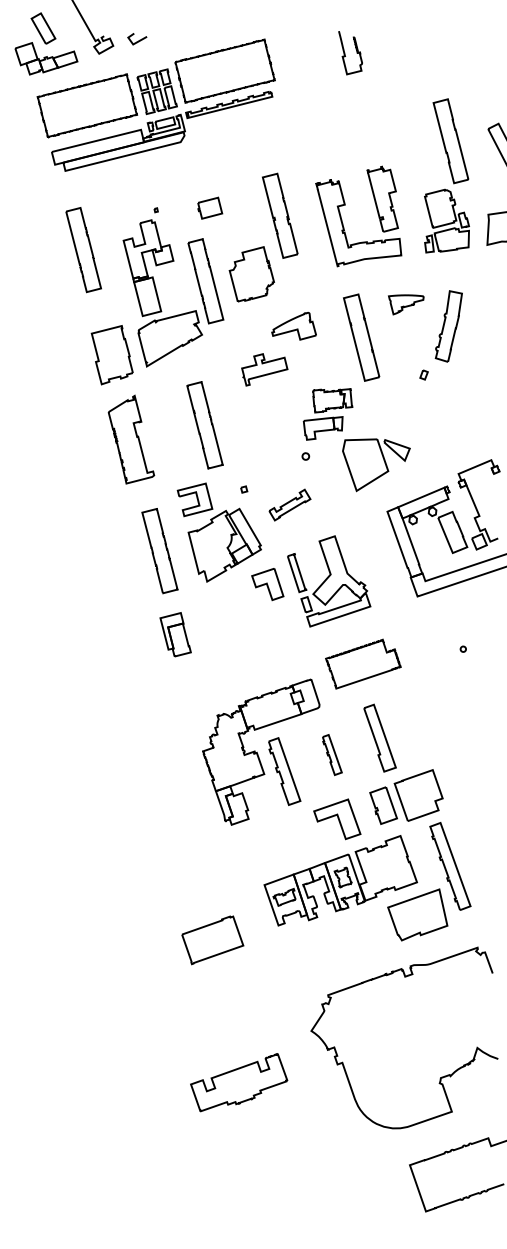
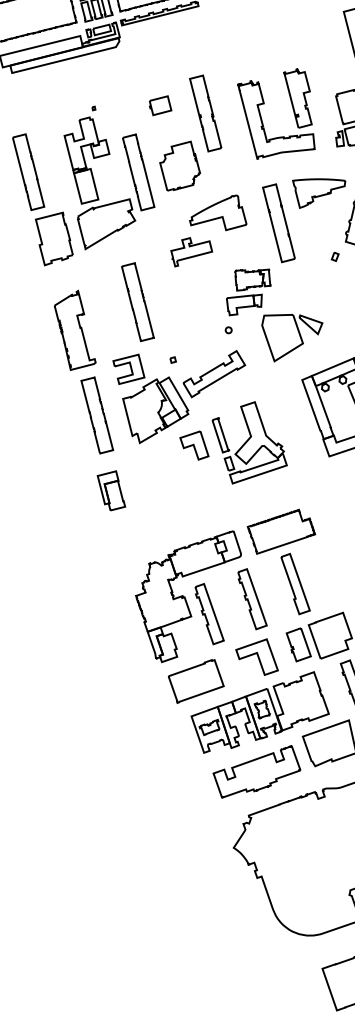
part: (210, 207) -> (160, 105), moved
part: (83, 250) -> (28, 172), moved
part: (406, 304) -> (319, 193), size x1.67
part: (293, 326) -> (217, 213), size x1.43
part: (131, 439) -> (75, 330), moved
part: (289, 504) -> (214, 373), size x1.67
part: (363, 663) -> (281, 531), moved
part: (332, 754) -> (252, 598), size x1.67
part: (212, 940) -> (195, 681), moved
part: (239, 1082) -> (257, 771), moved

